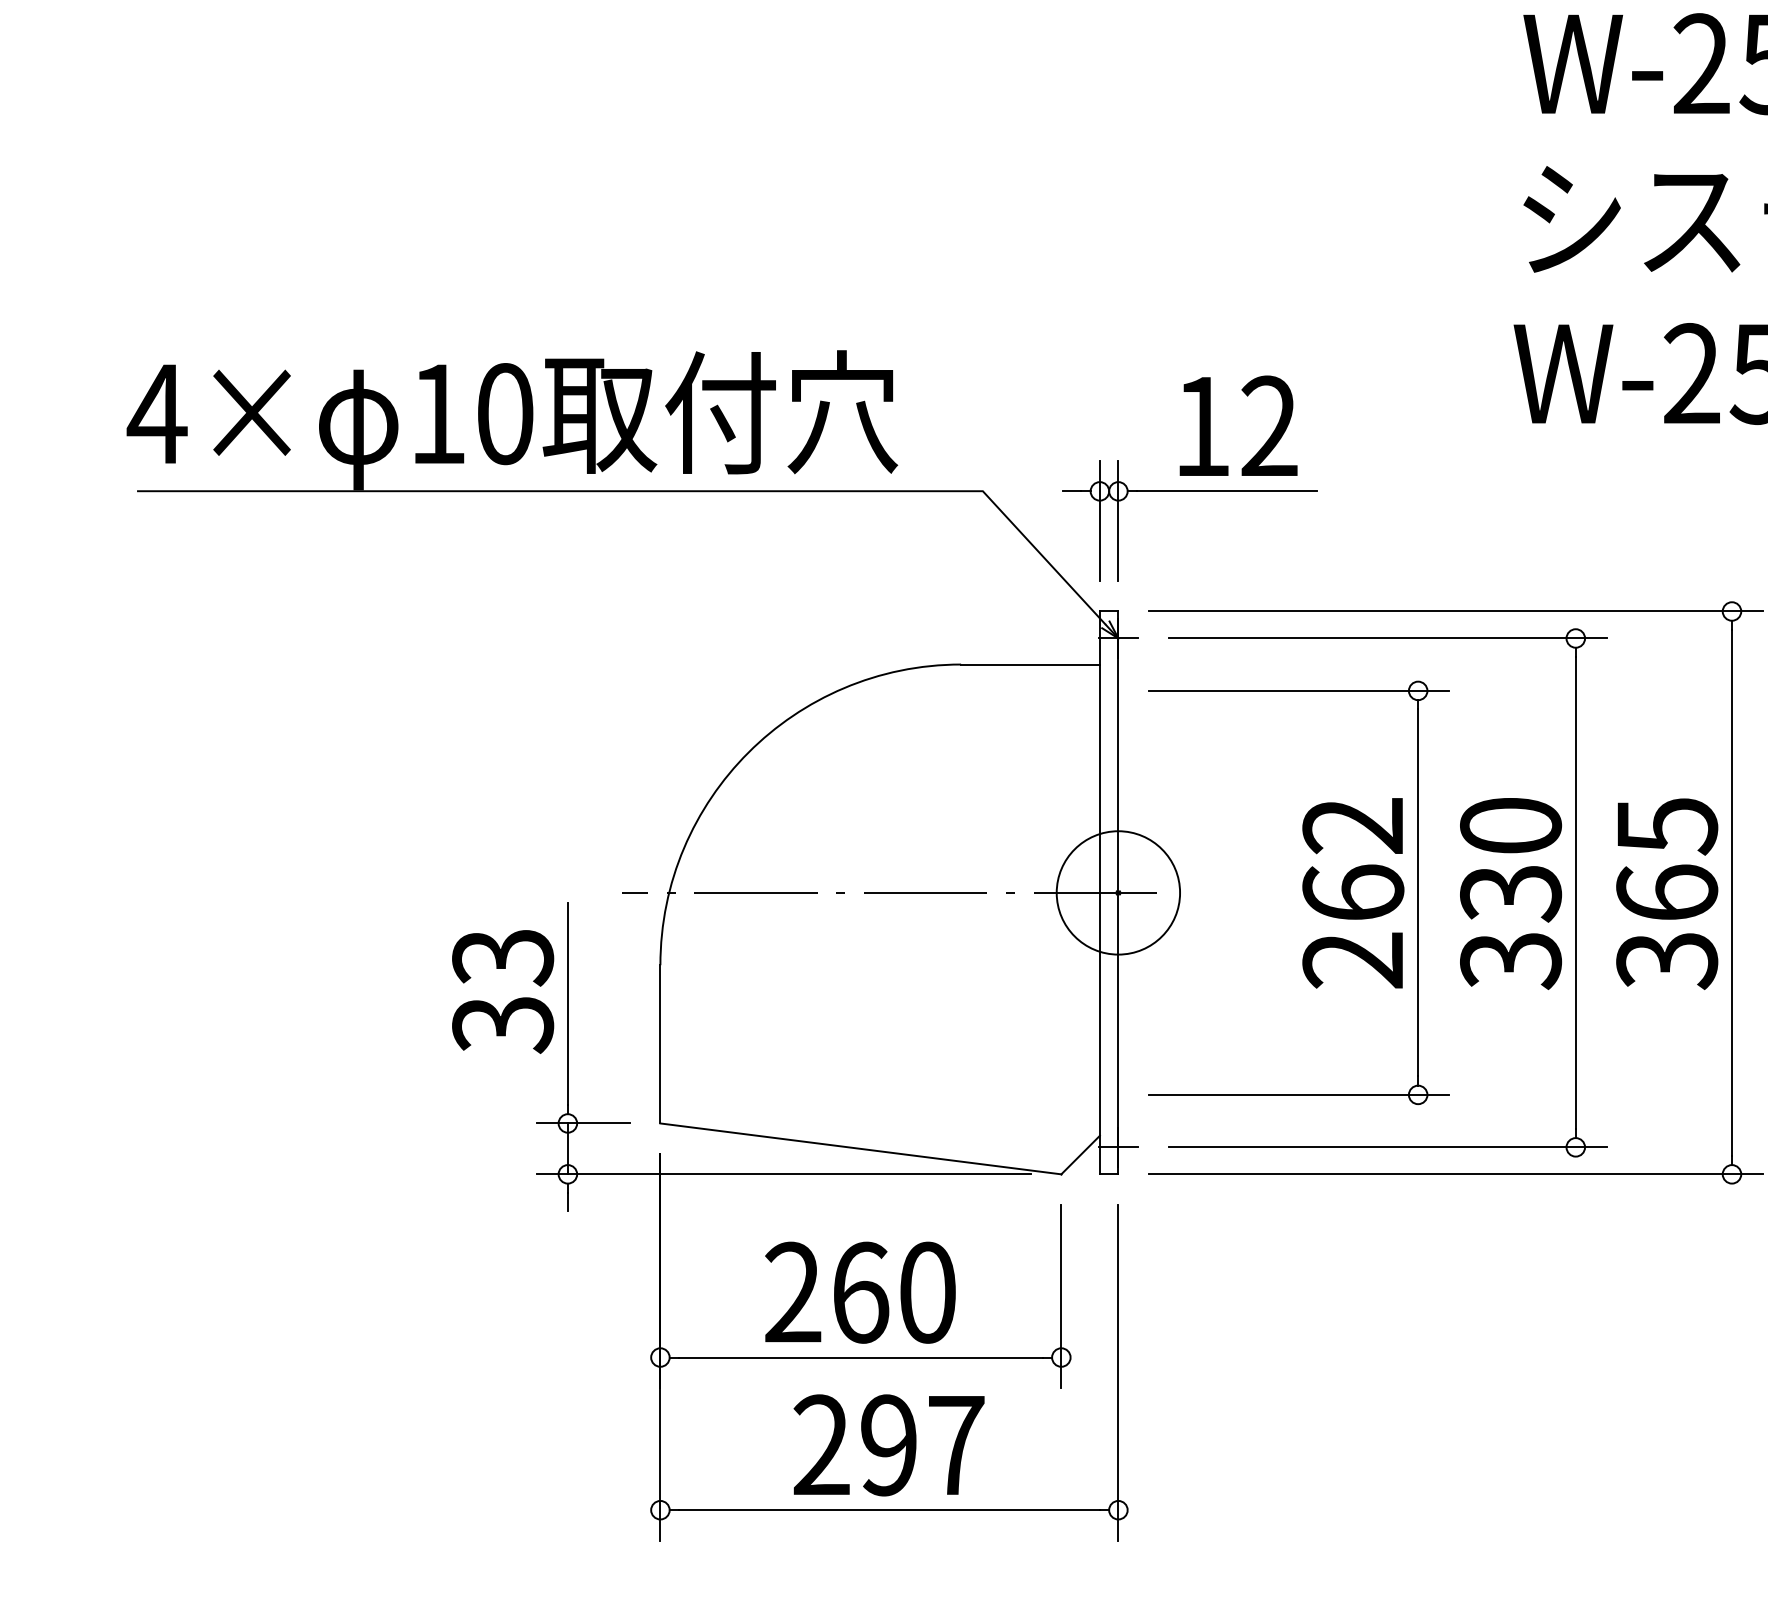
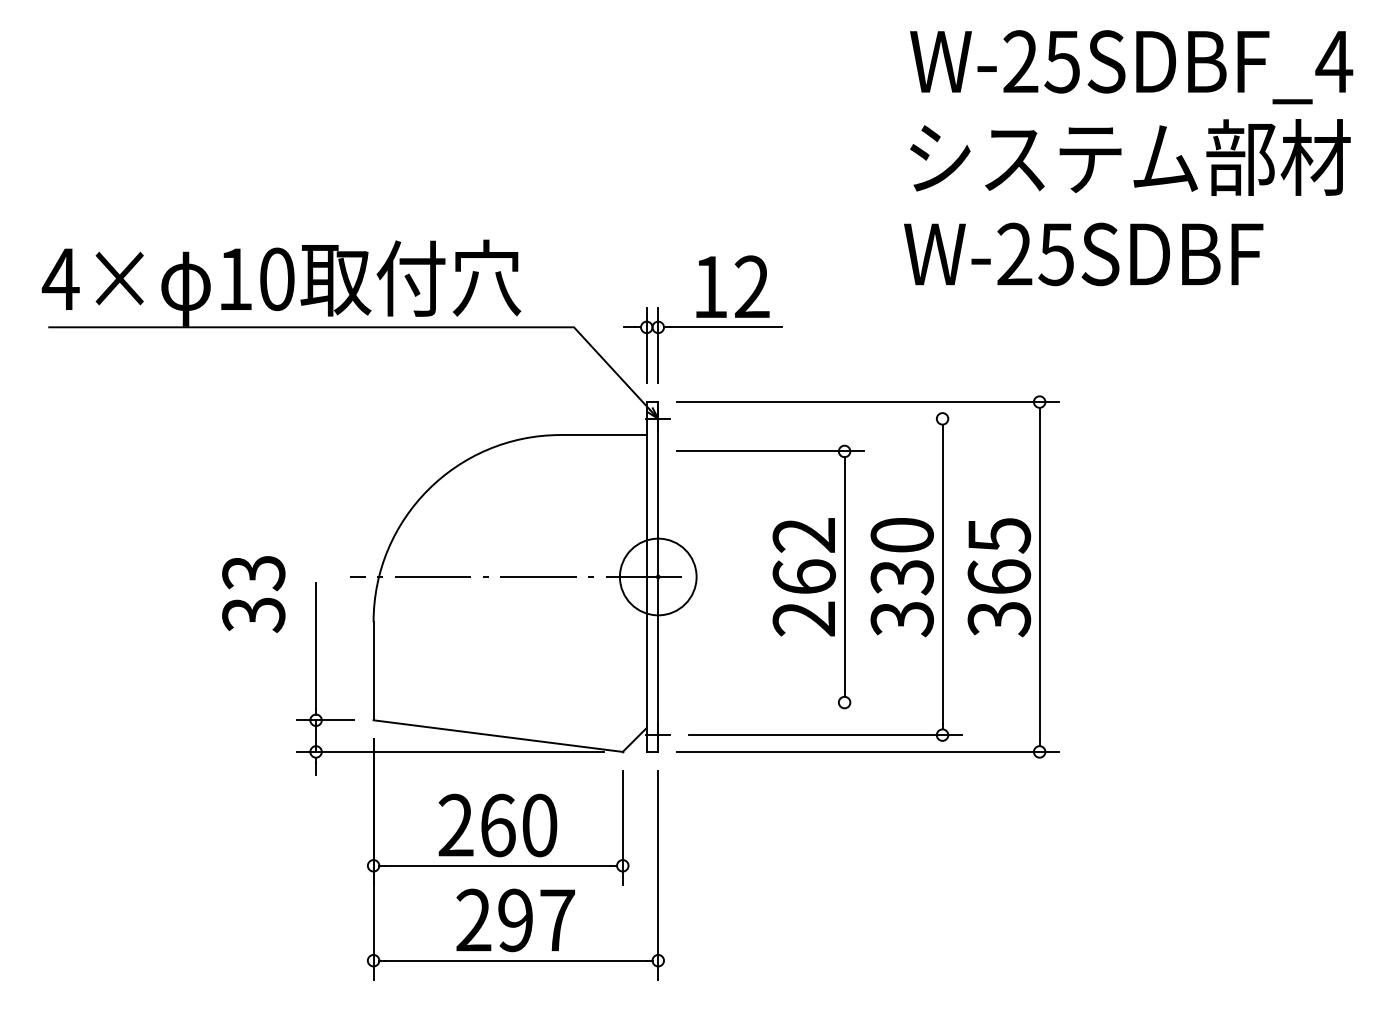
line: (1387, 637) -> (825, 418), removed
text: (502, 991) -> (253, 594), moved
line: (1298, 1094) -> (770, 702), removed

